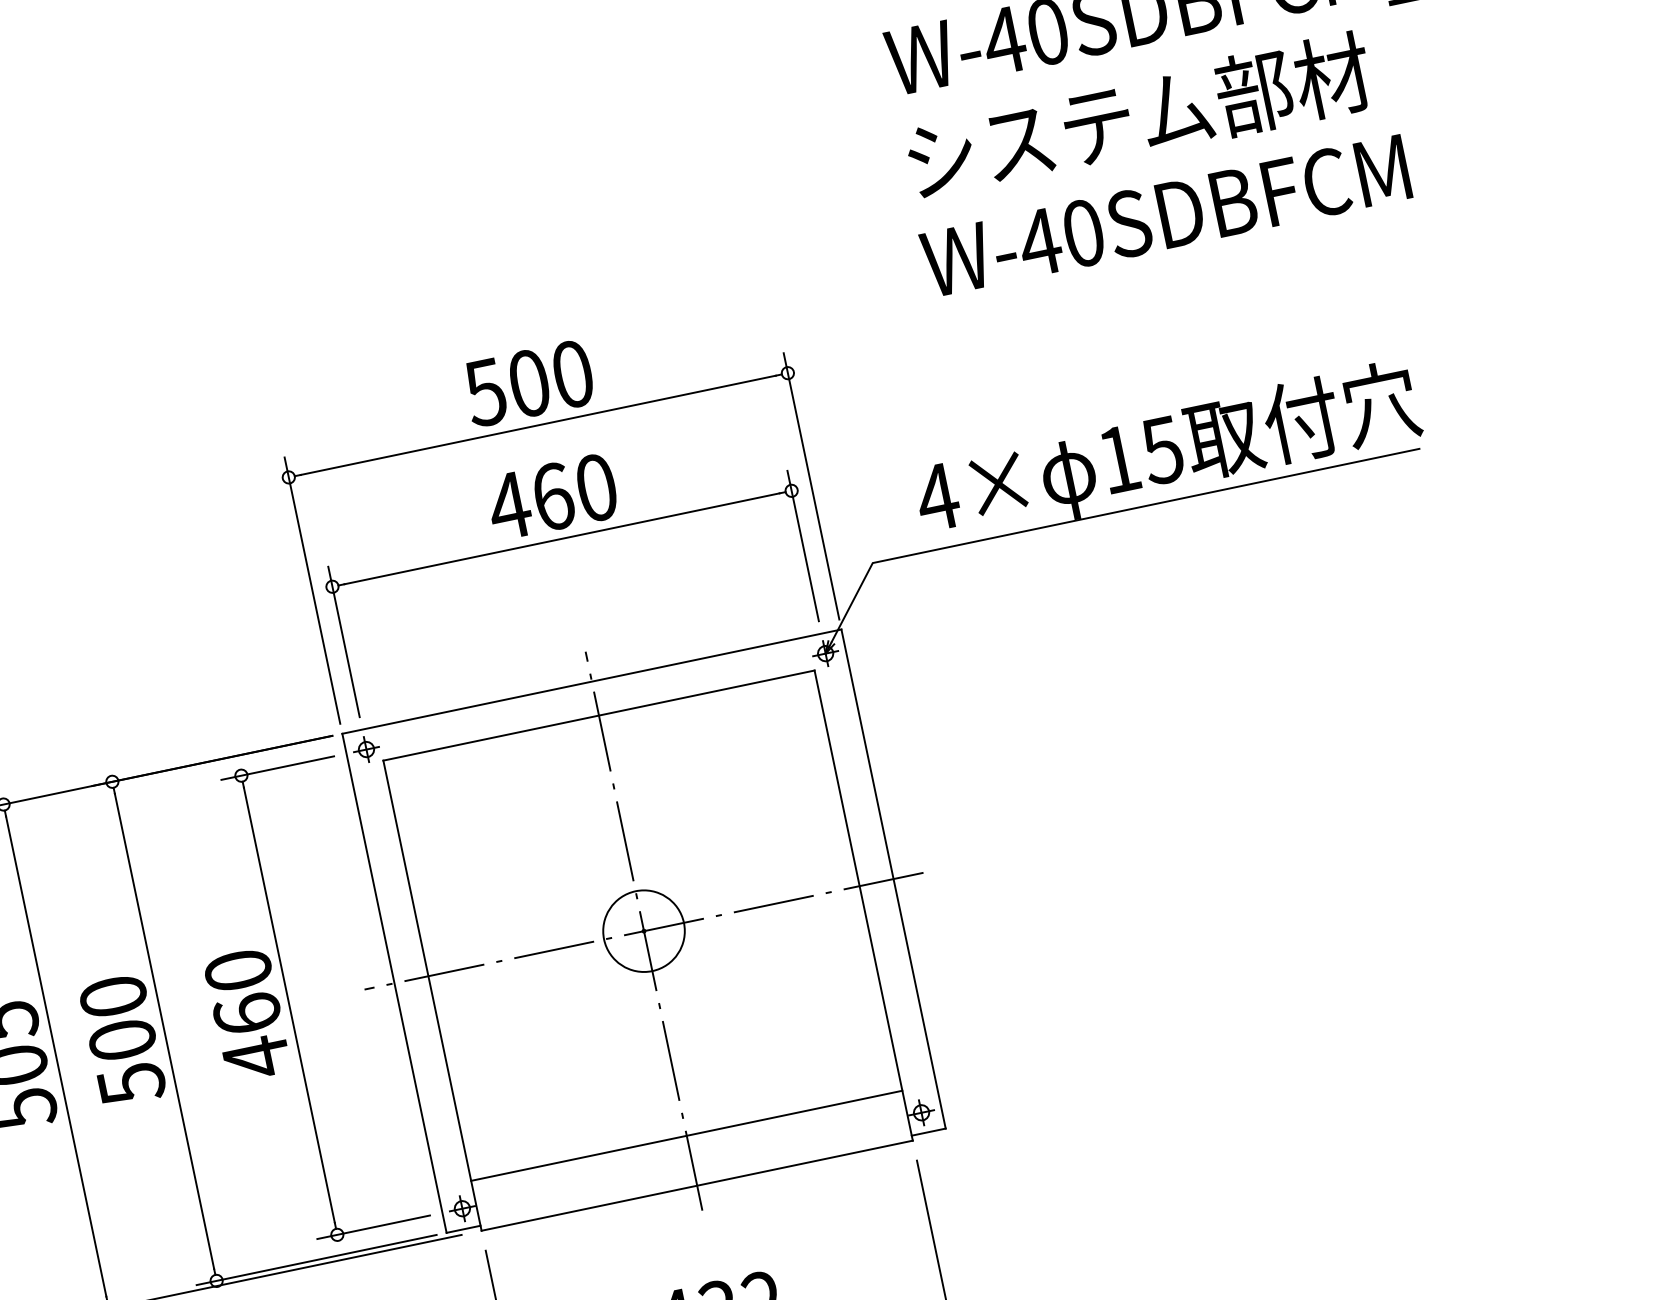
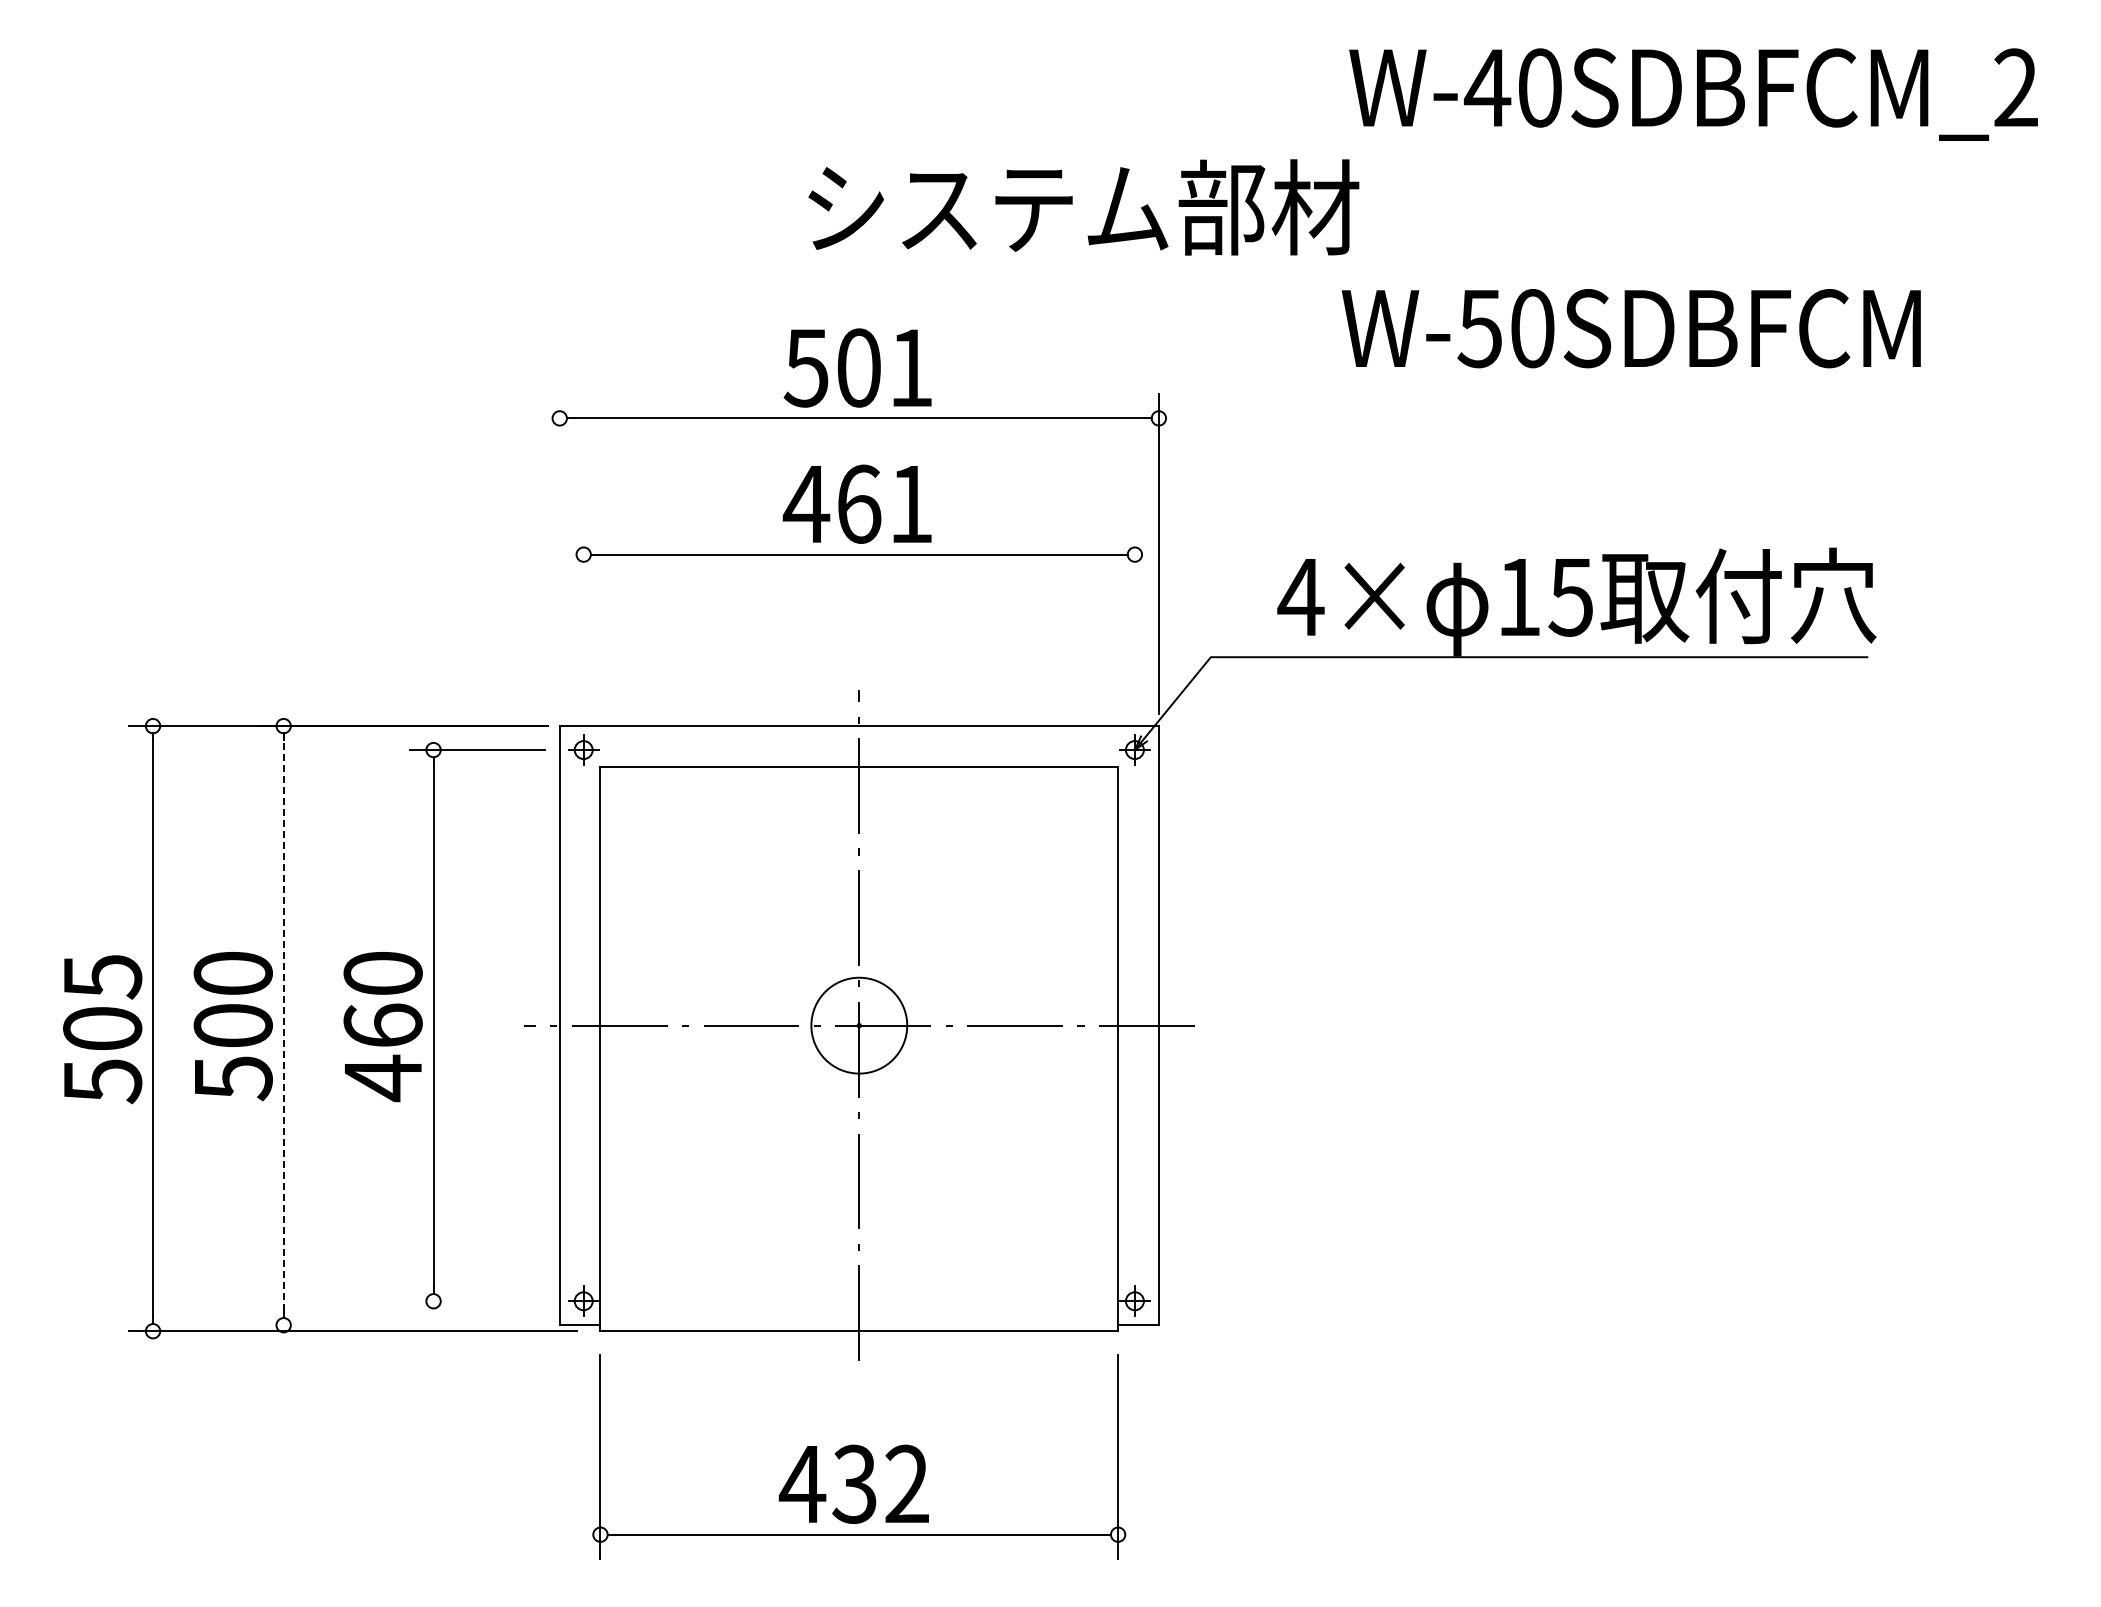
text: (1139, 116) -> (1083, 207), moved
text: (1039, 243) -> (1479, 329), W-40SDBFCM -> W-50SDBFCM
text: (572, 373) -> (911, 367), 500 -> 501
text: (596, 487) -> (911, 503), 460 -> 461
line: (802, 545) -> (1134, 620), removed
line: (312, 590) -> (559, 554), removed
line: (343, 641) -> (583, 620), removed
line: (164, 1031) -> (283, 1025), solid -> dashed
line: (686, 1135) -> (859, 1271), removed
line: (373, 1227) -> (476, 1301), removed
line: (316, 1260) -> (403, 1325), removed

